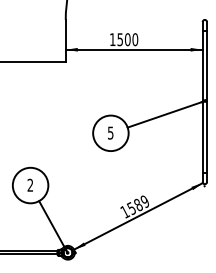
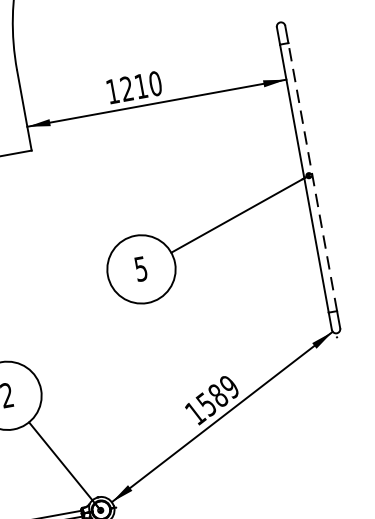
text: (123, 39) -> (133, 87), 1500 -> 1210
line: (207, 102) -> (313, 177), solid -> dashed

